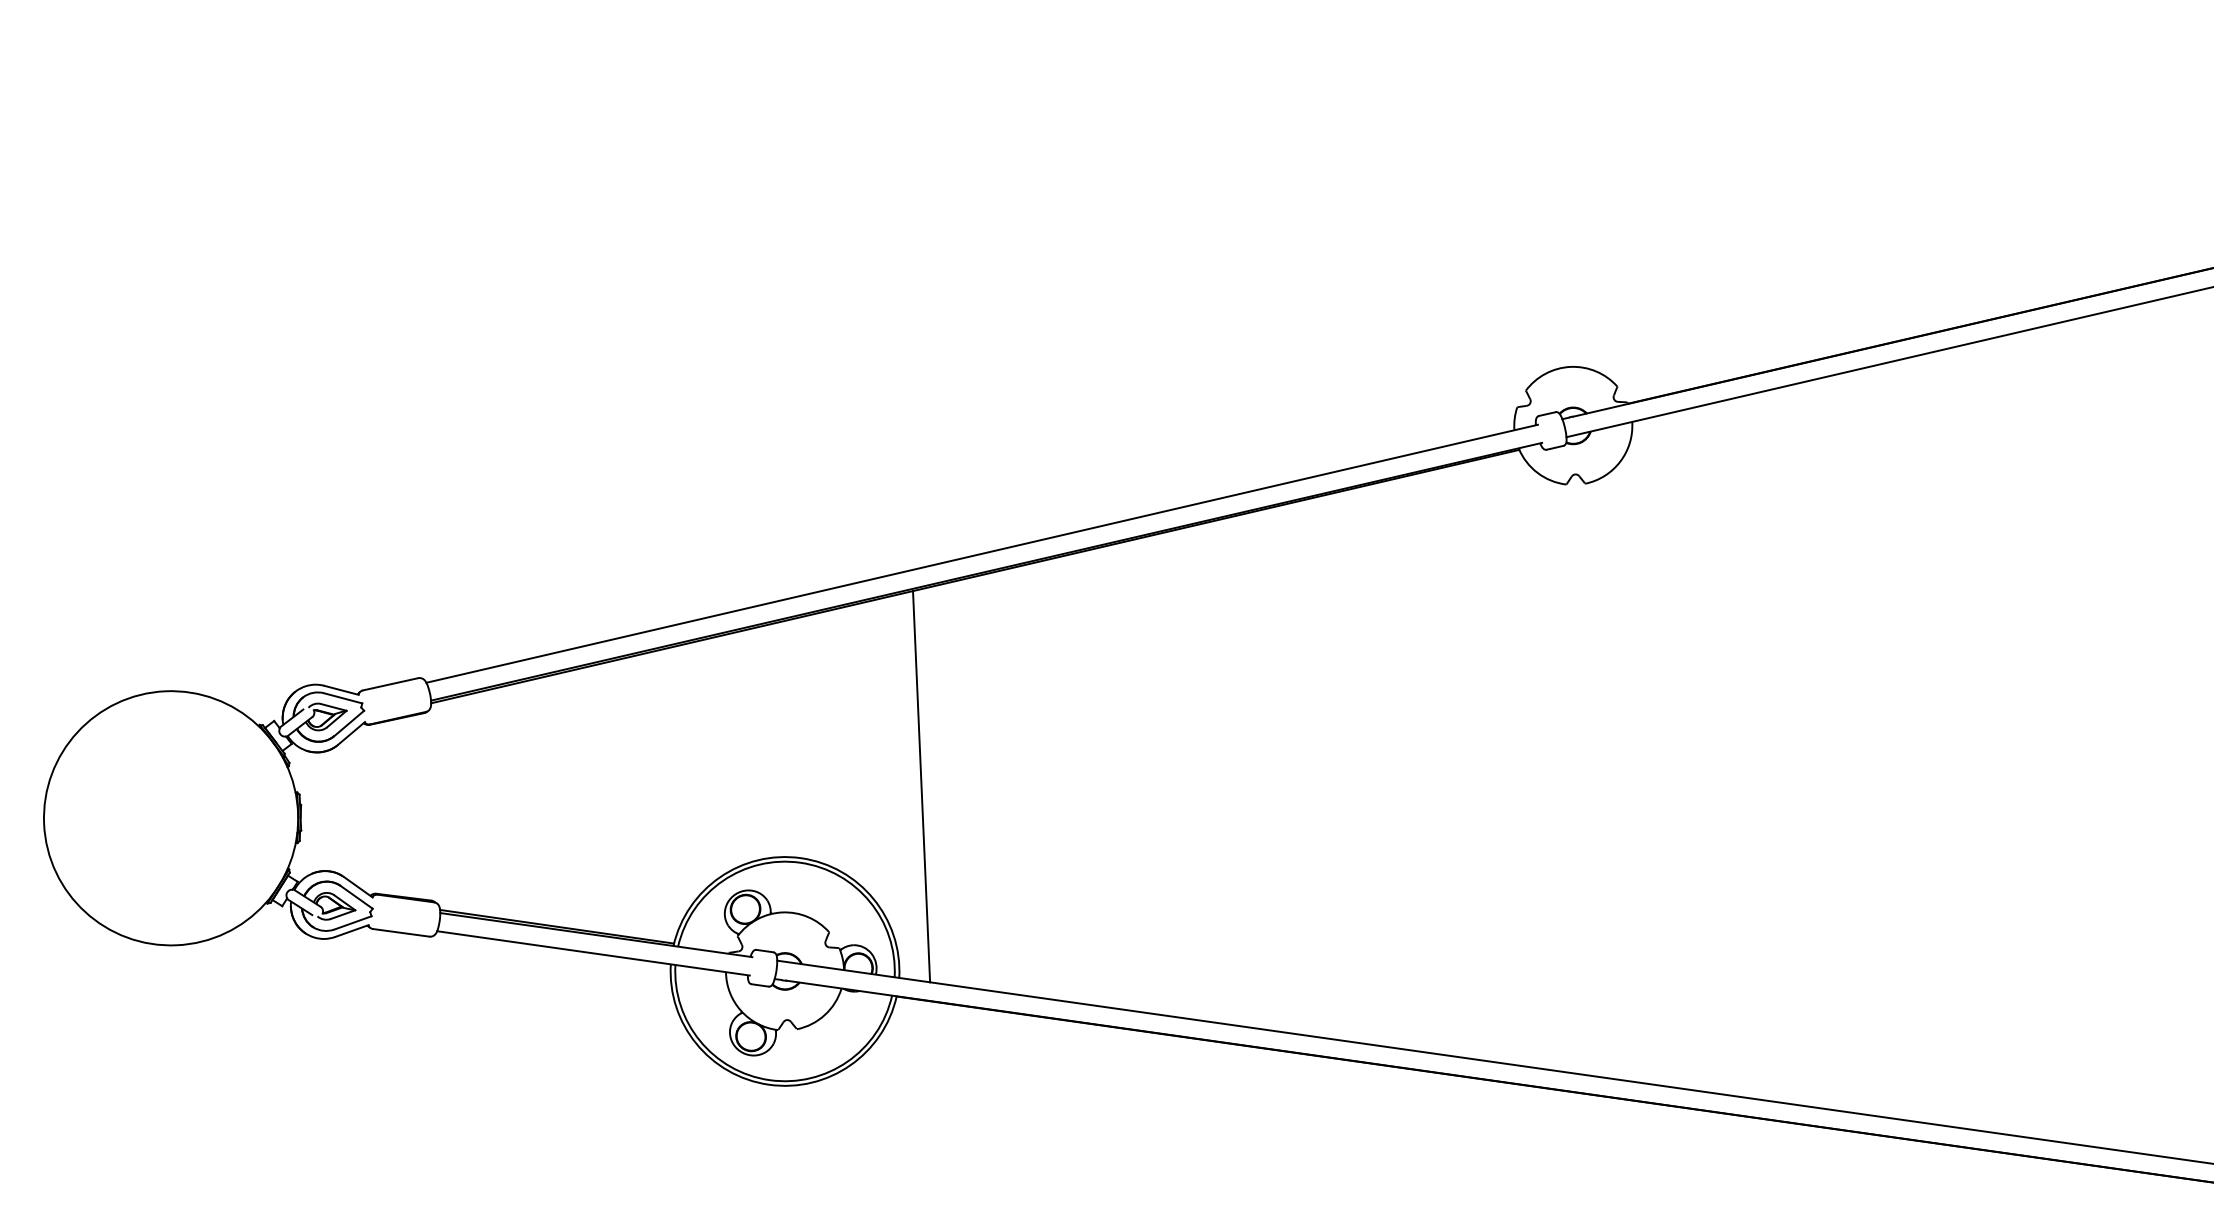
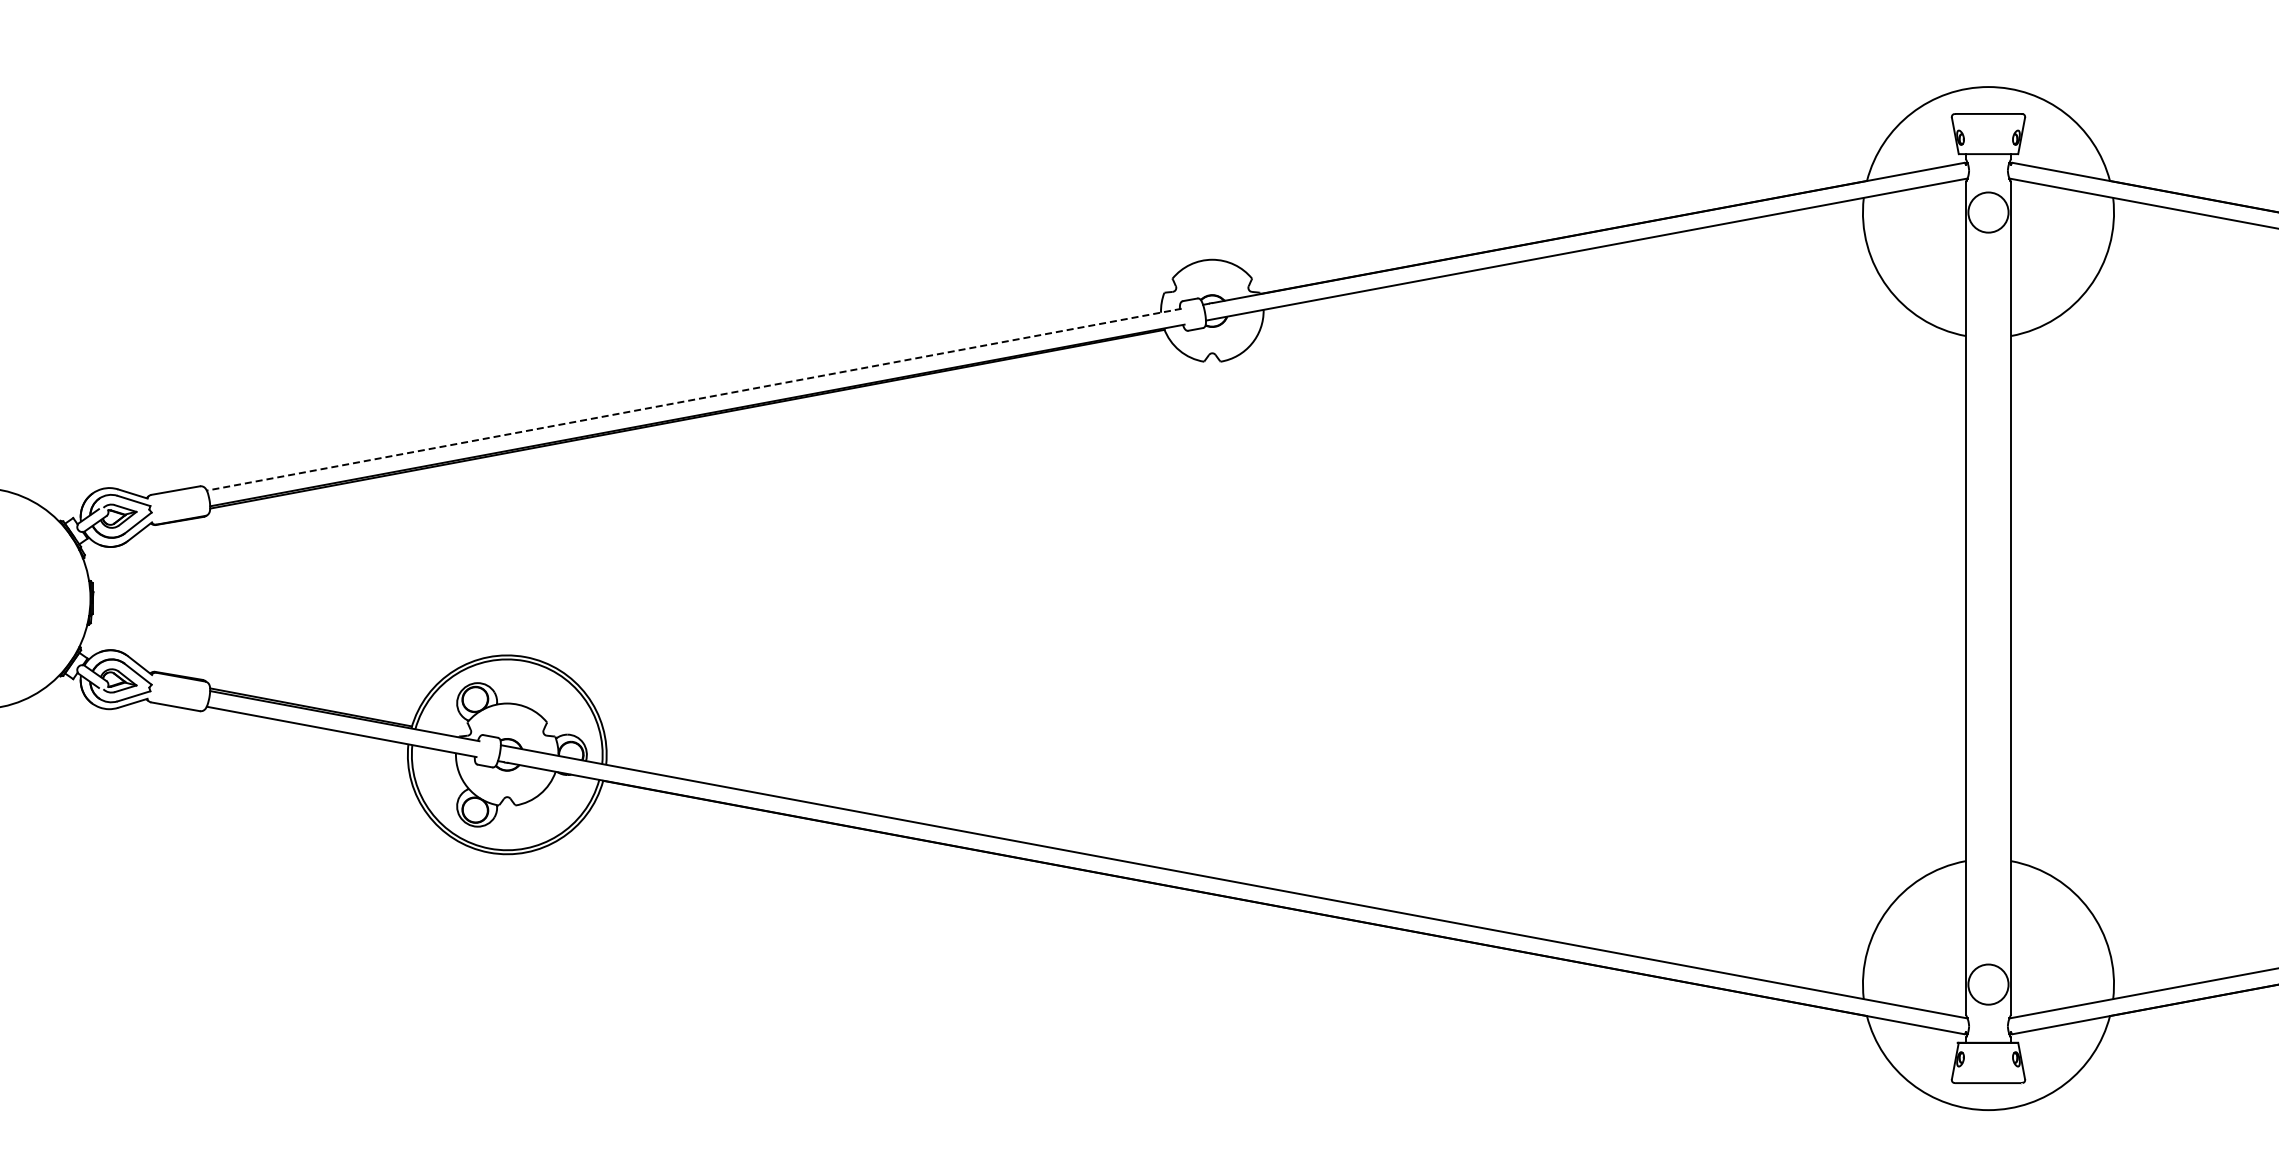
line: (982, 553) -> (694, 399), solid -> dashed
line: (921, 786) -> (632, 599), removed

